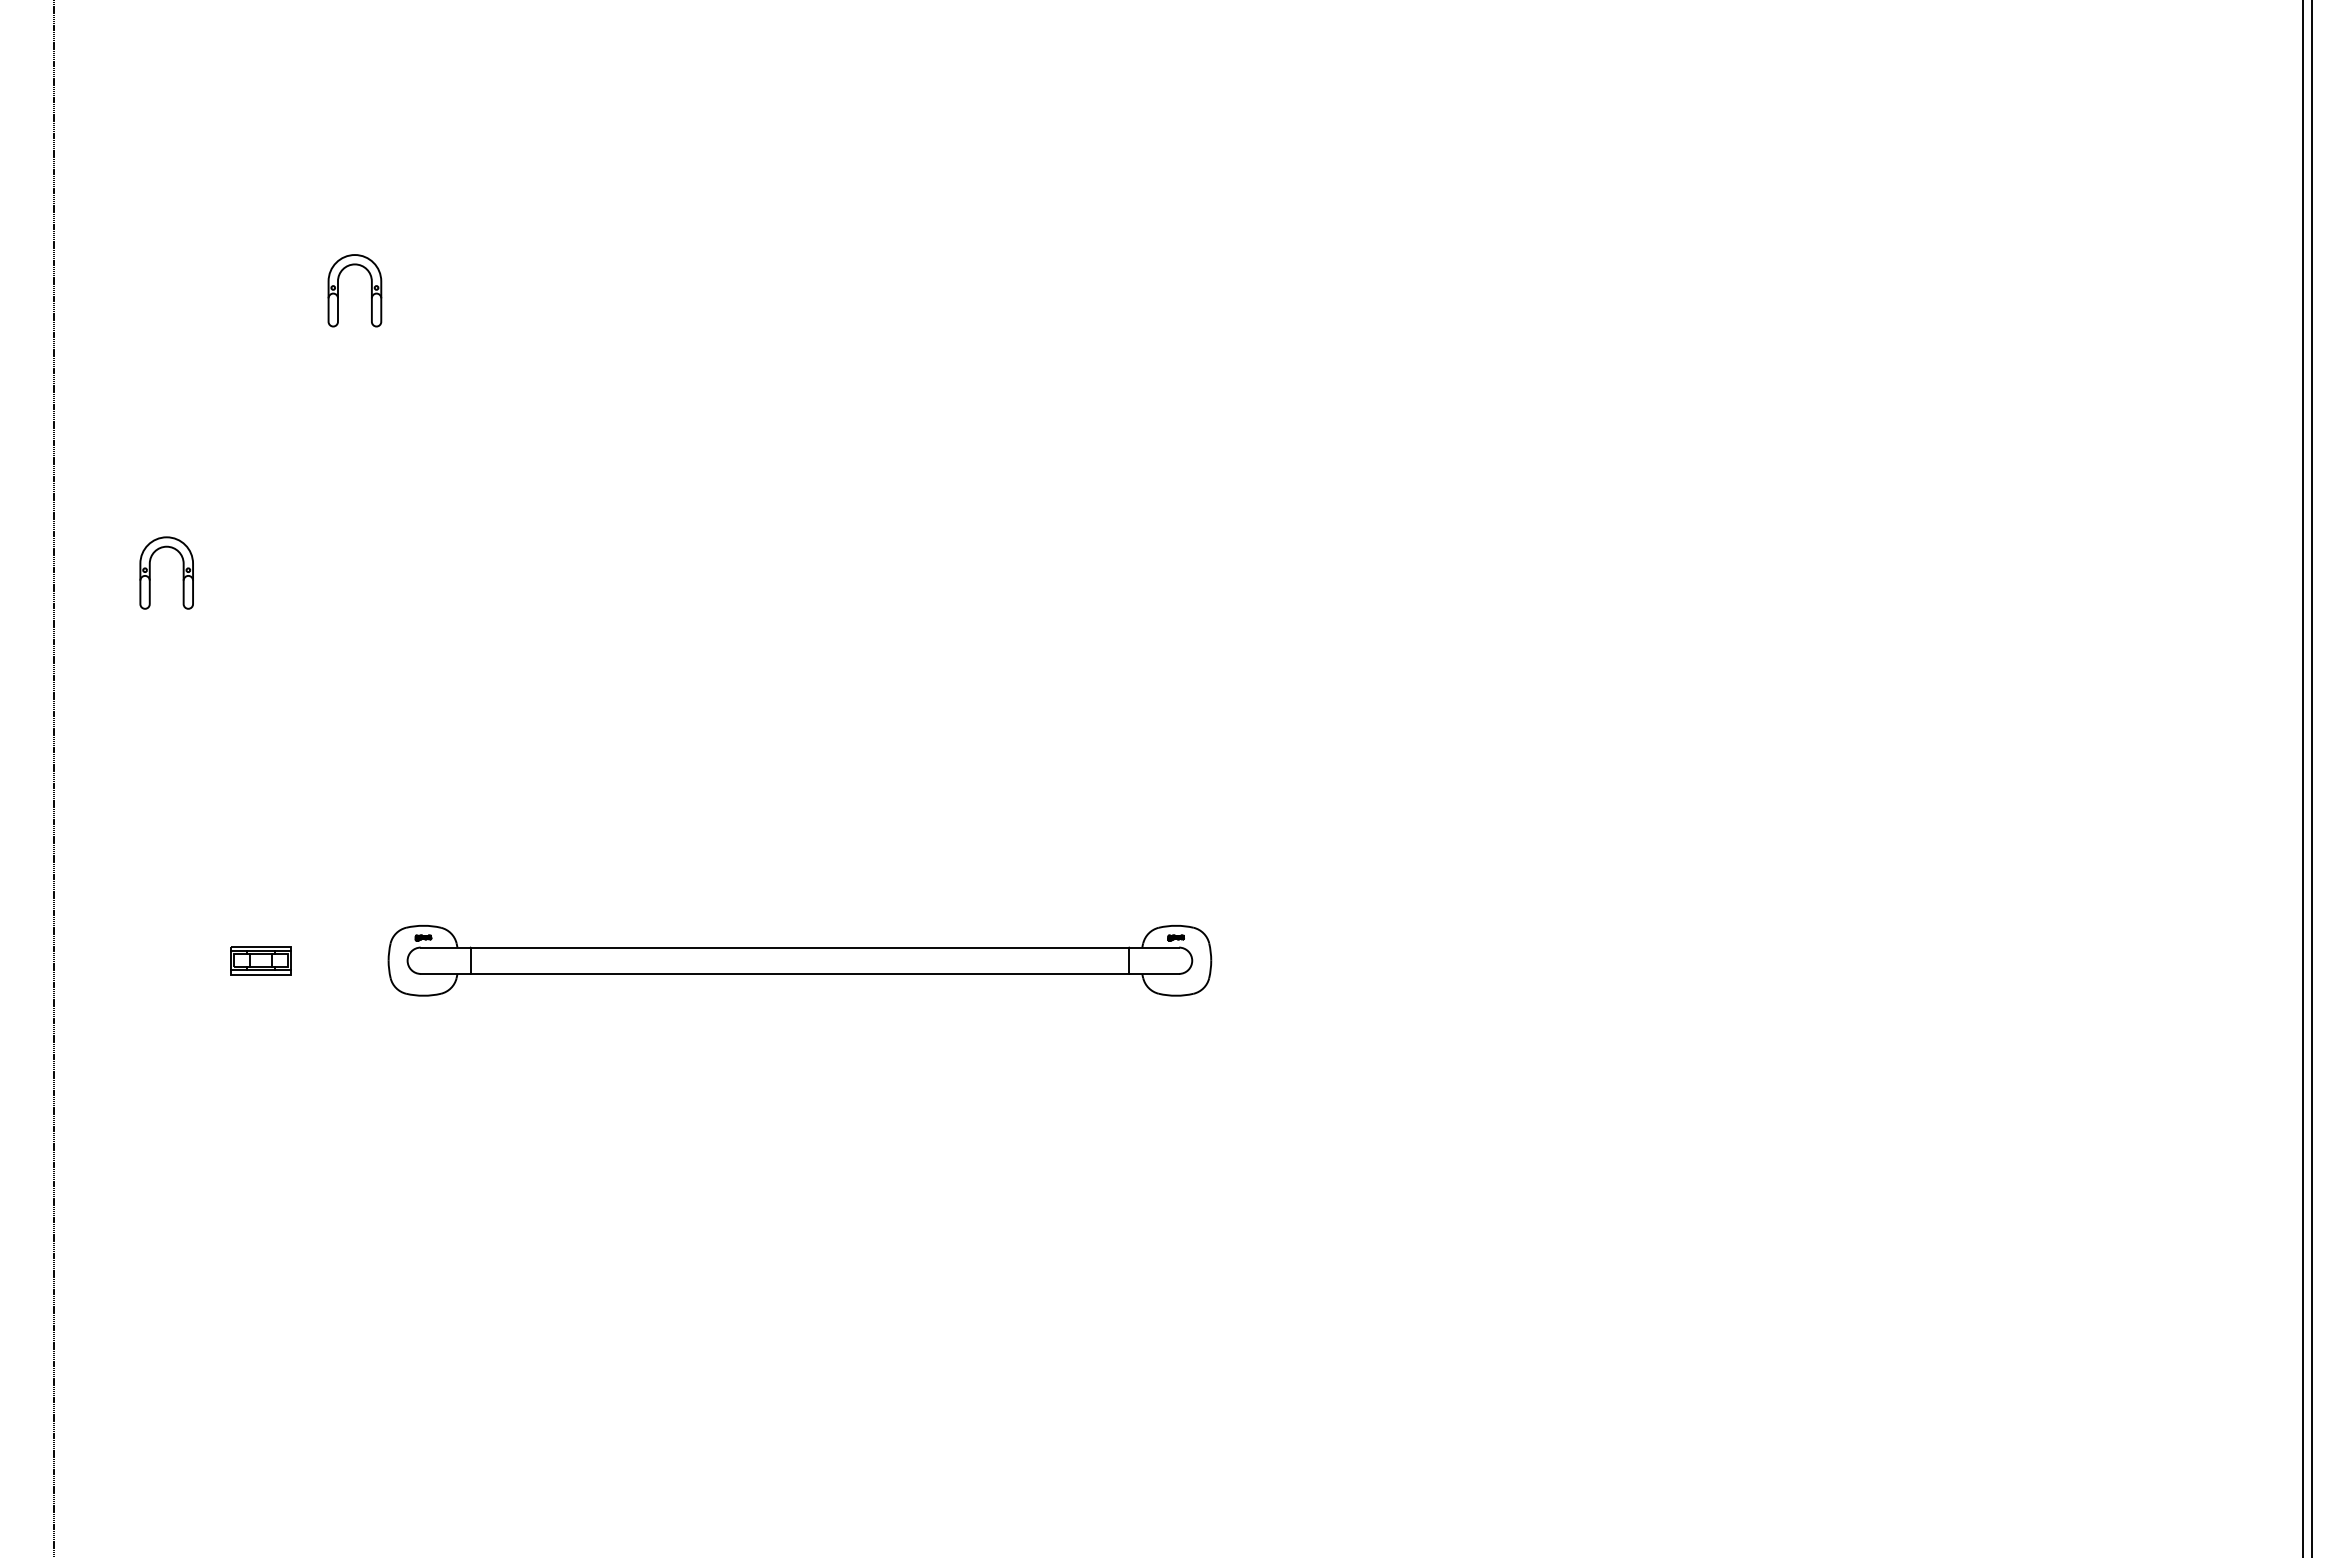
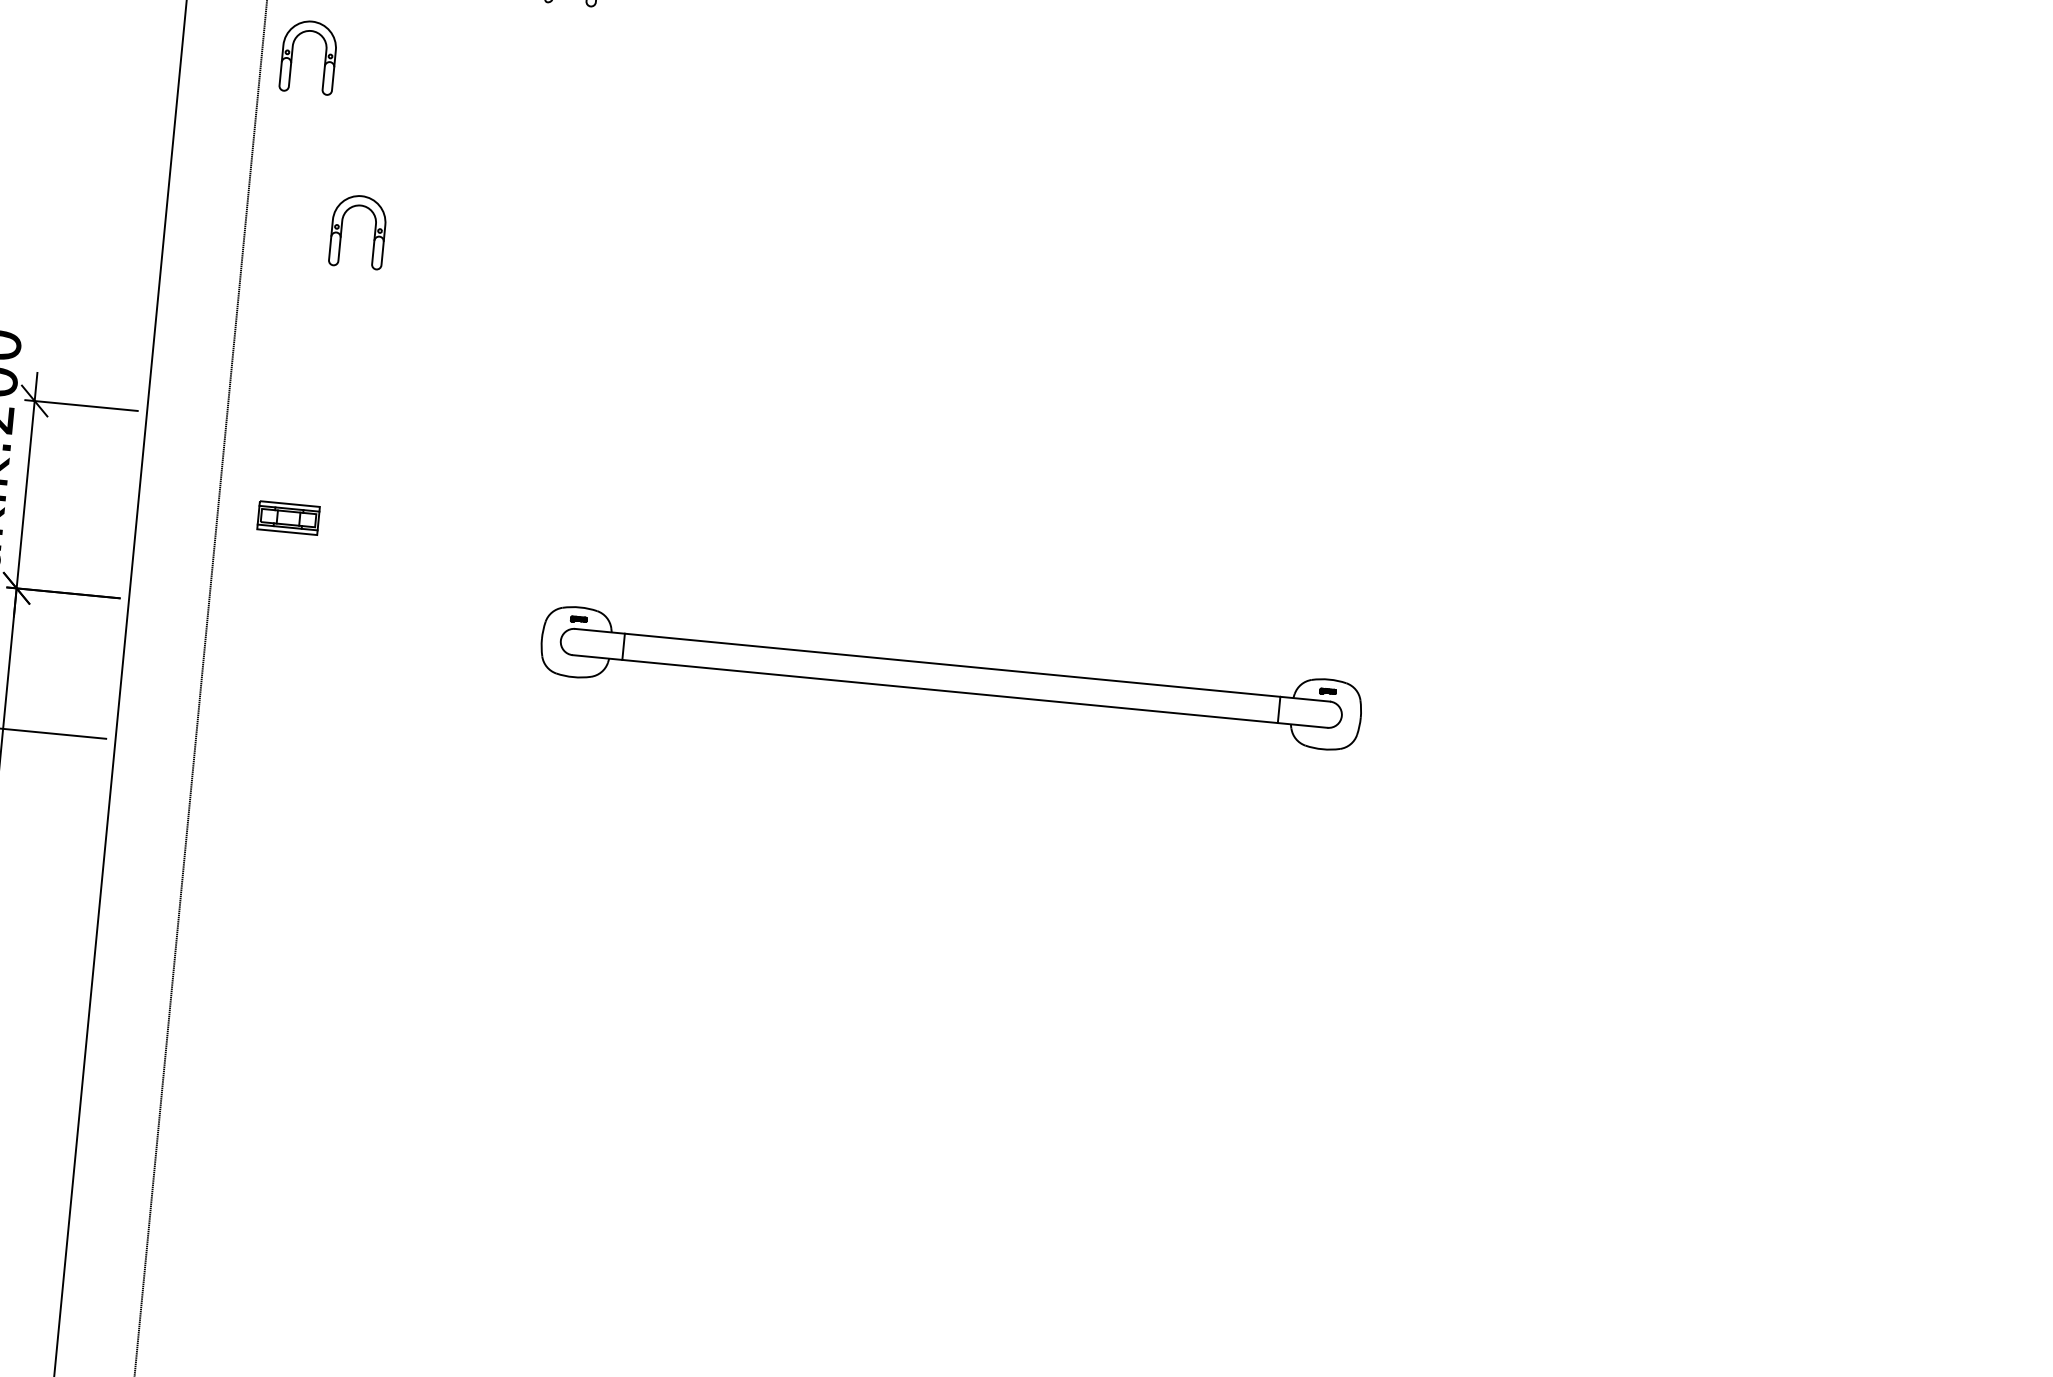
part: (84, 403) -> (292, 55), added
part: (260, 960) -> (288, 517), moved

